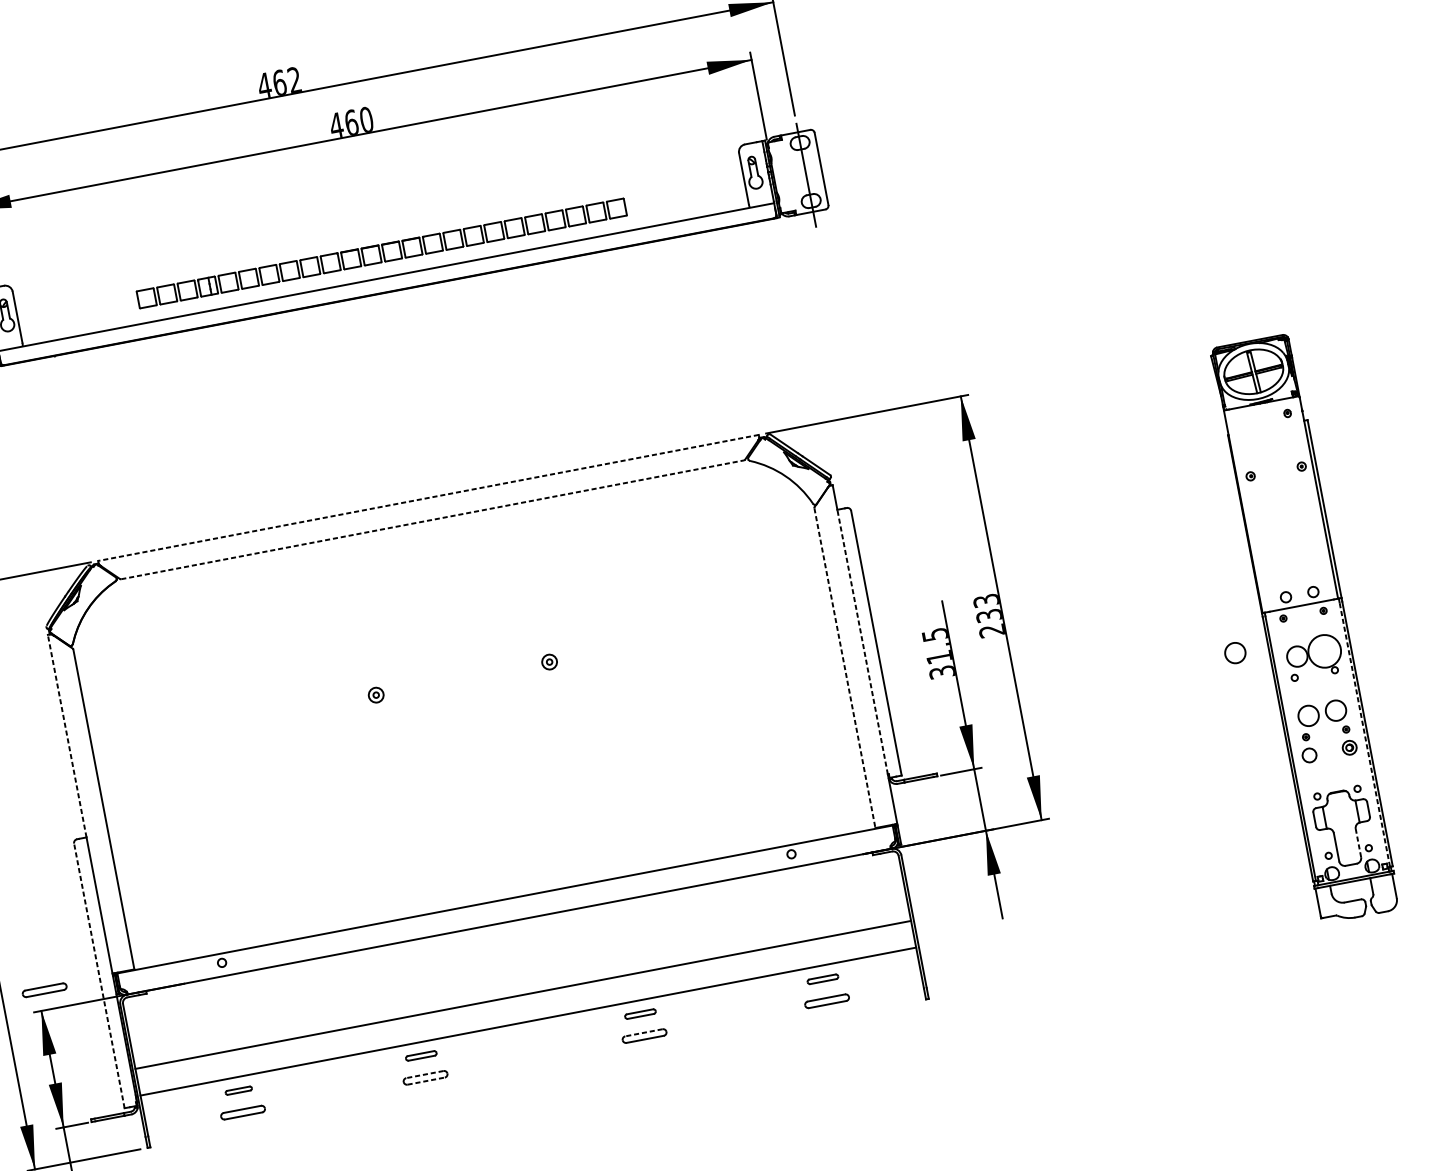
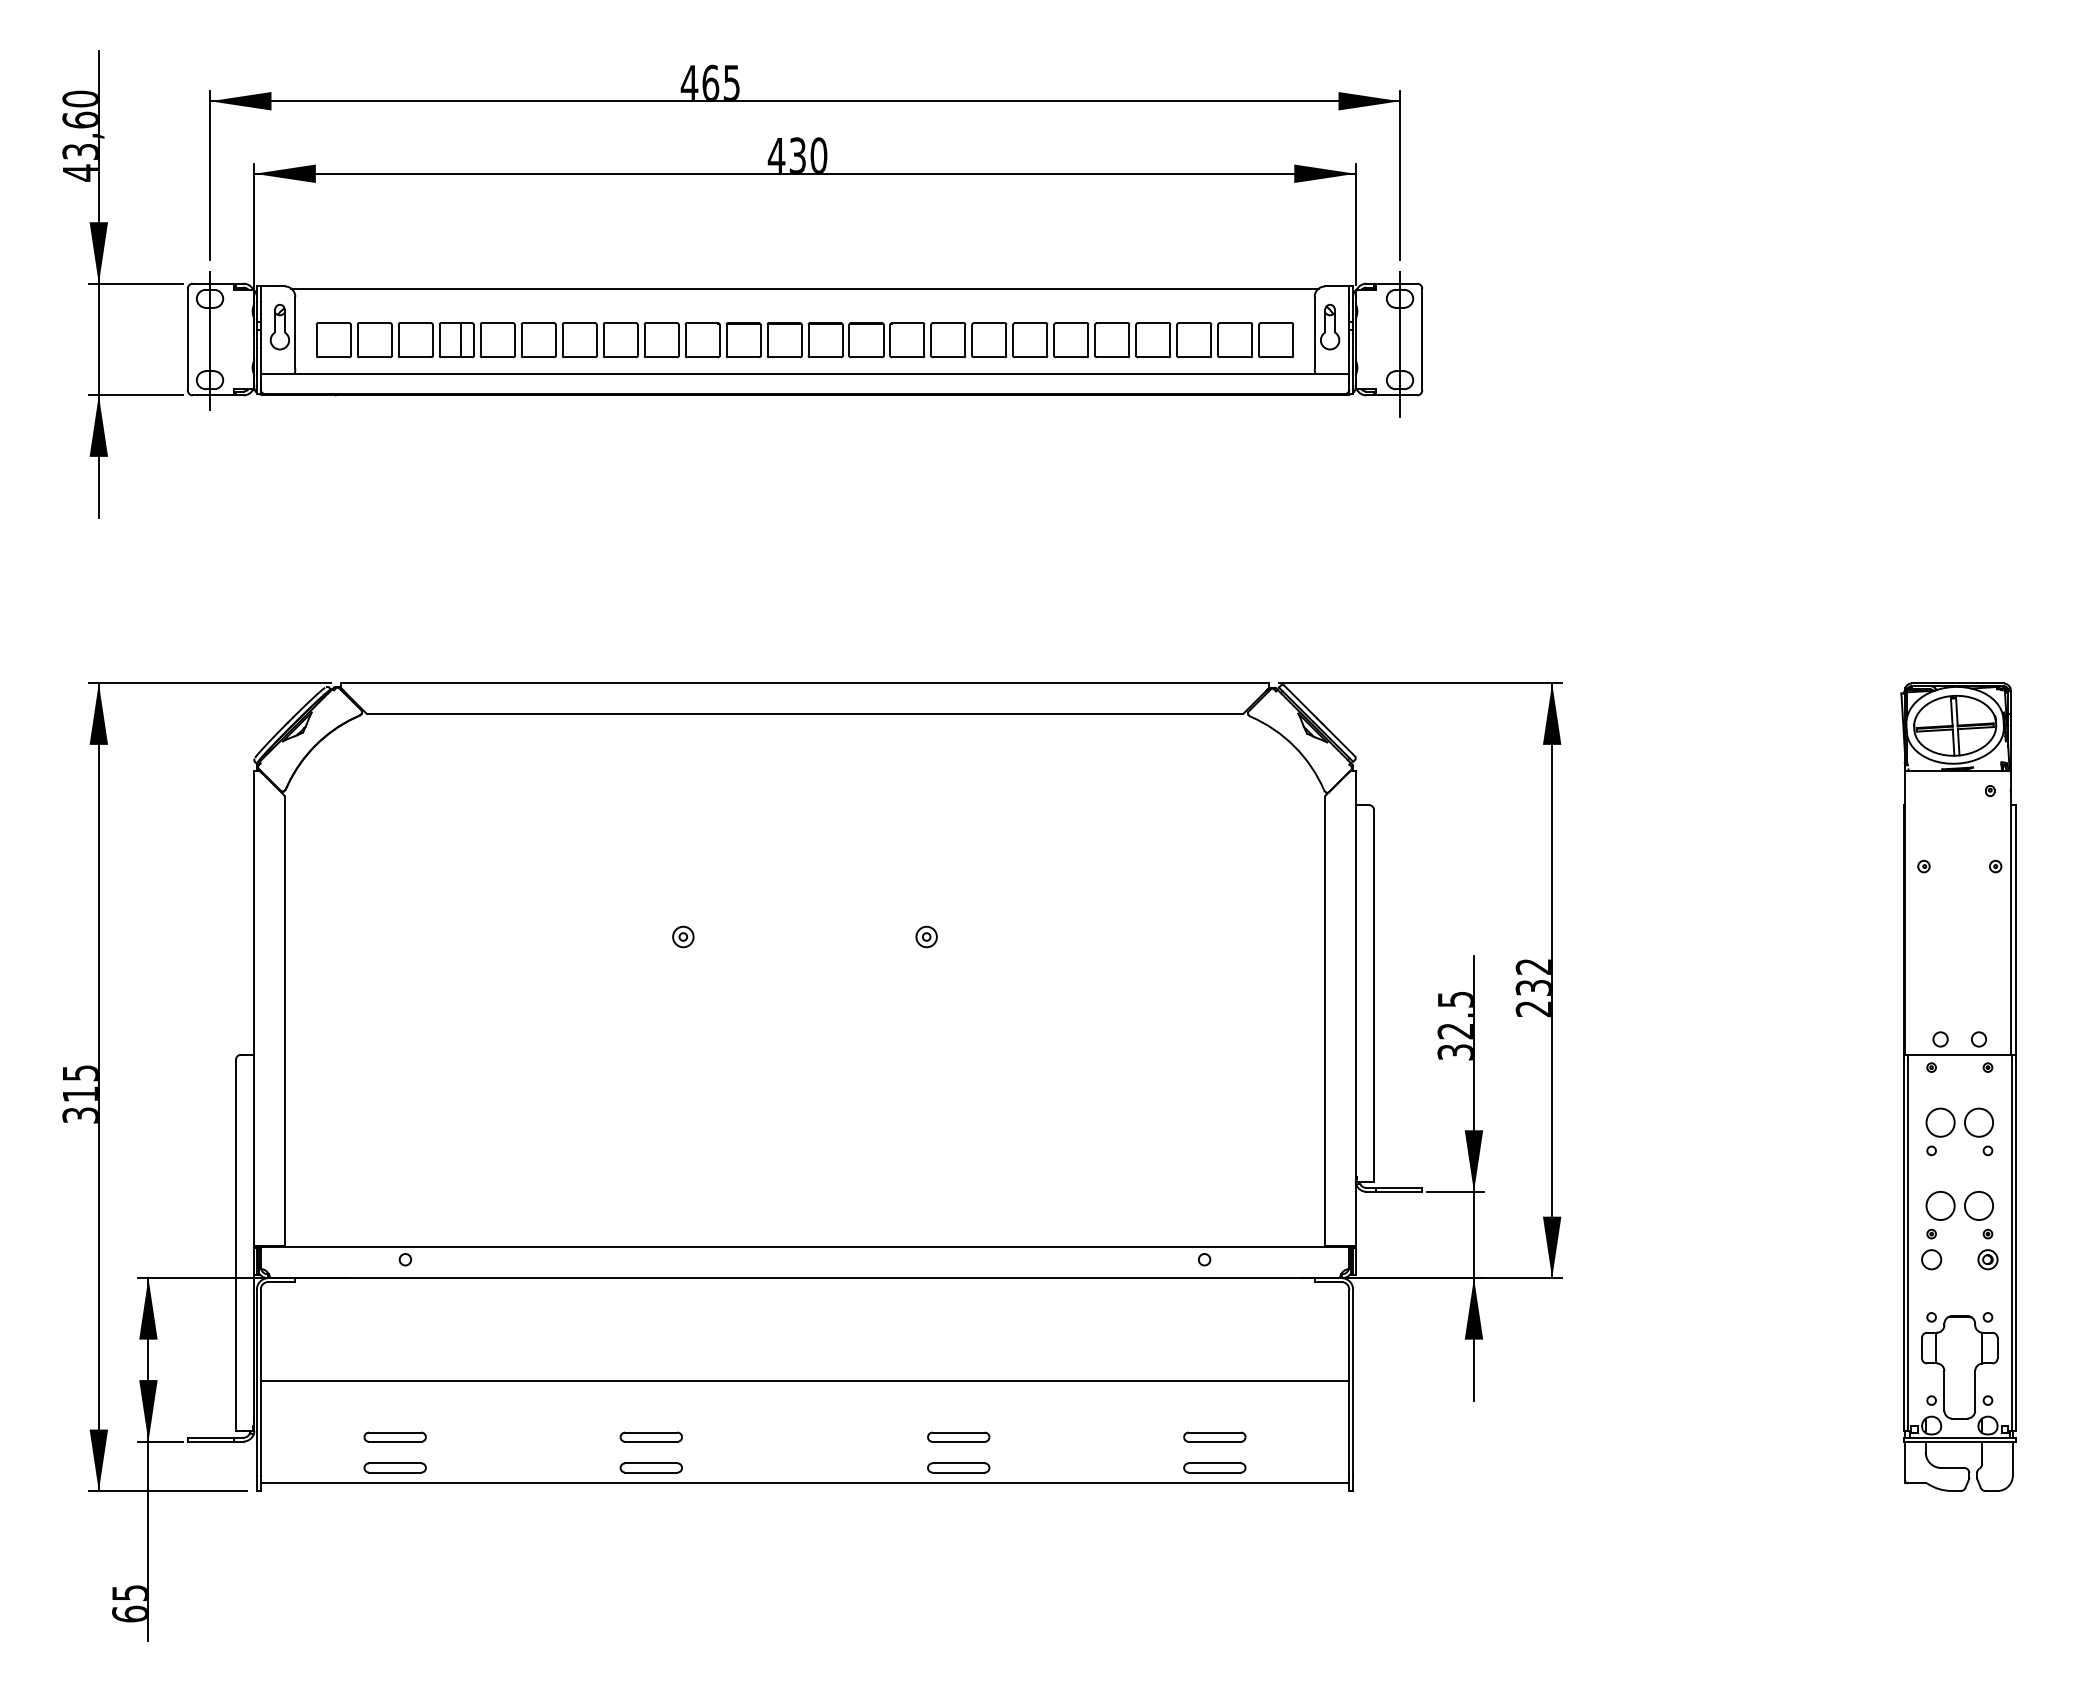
text: (294, 79) -> (731, 81), 462 -> 465
text: (351, 122) -> (797, 154), 460 -> 430
line: (374, 216) -> (804, 288), added
part: (381, 253) -> (804, 340), size x1.43
line: (428, 497) -> (805, 683), dashed -> solid
line: (433, 520) -> (805, 714), dashed -> solid
text: (986, 600) -> (1533, 966), 233 -> 232
line: (862, 641) -> (1355, 990), dashed -> solid
circle: (1324, 651) -> (1978, 1122), size x0.62
circle: (1235, 652) -> (1857, 1101), removed
text: (938, 657) -> (1454, 1031), 31.5 -> 32.5
line: (845, 668) -> (1325, 1022), dashed -> solid
line: (1364, 734) -> (2011, 1245), dashed -> solid
line: (67, 736) -> (254, 912), dashed -> solid
line: (1358, 843) -> (1975, 1391), dashed -> solid
line: (99, 975) -> (235, 1245), dashed -> solid
part: (822, 978) -> (1214, 1436), size x1.43
part: (44, 990) -> (157, 1250), removed
part: (640, 1013) -> (958, 1436), size x1.43
line: (528, 1021) -> (804, 1483), moved
line: (643, 1032) -> (958, 1463), dashed -> solid
part: (420, 1055) -> (650, 1436), size x1.43
line: (424, 1074) -> (650, 1463), dashed -> solid
line: (426, 1081) -> (651, 1472), dashed -> solid
part: (238, 1090) -> (394, 1436), size x1.67

